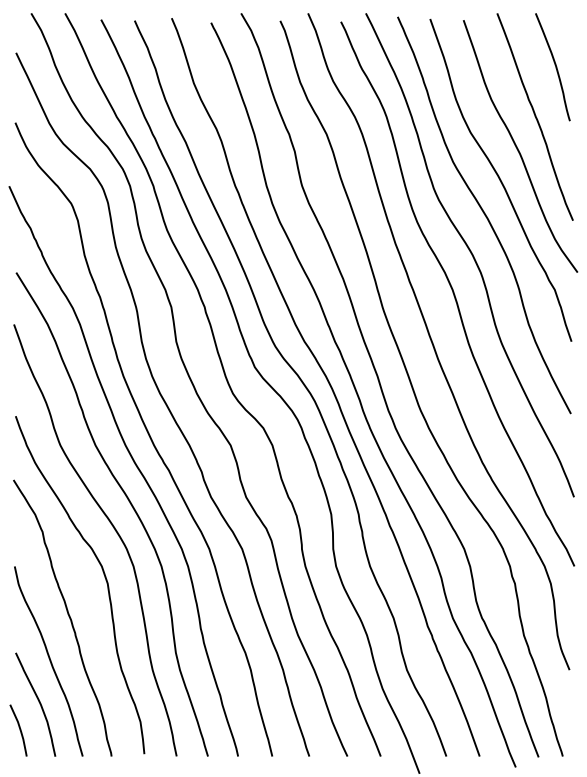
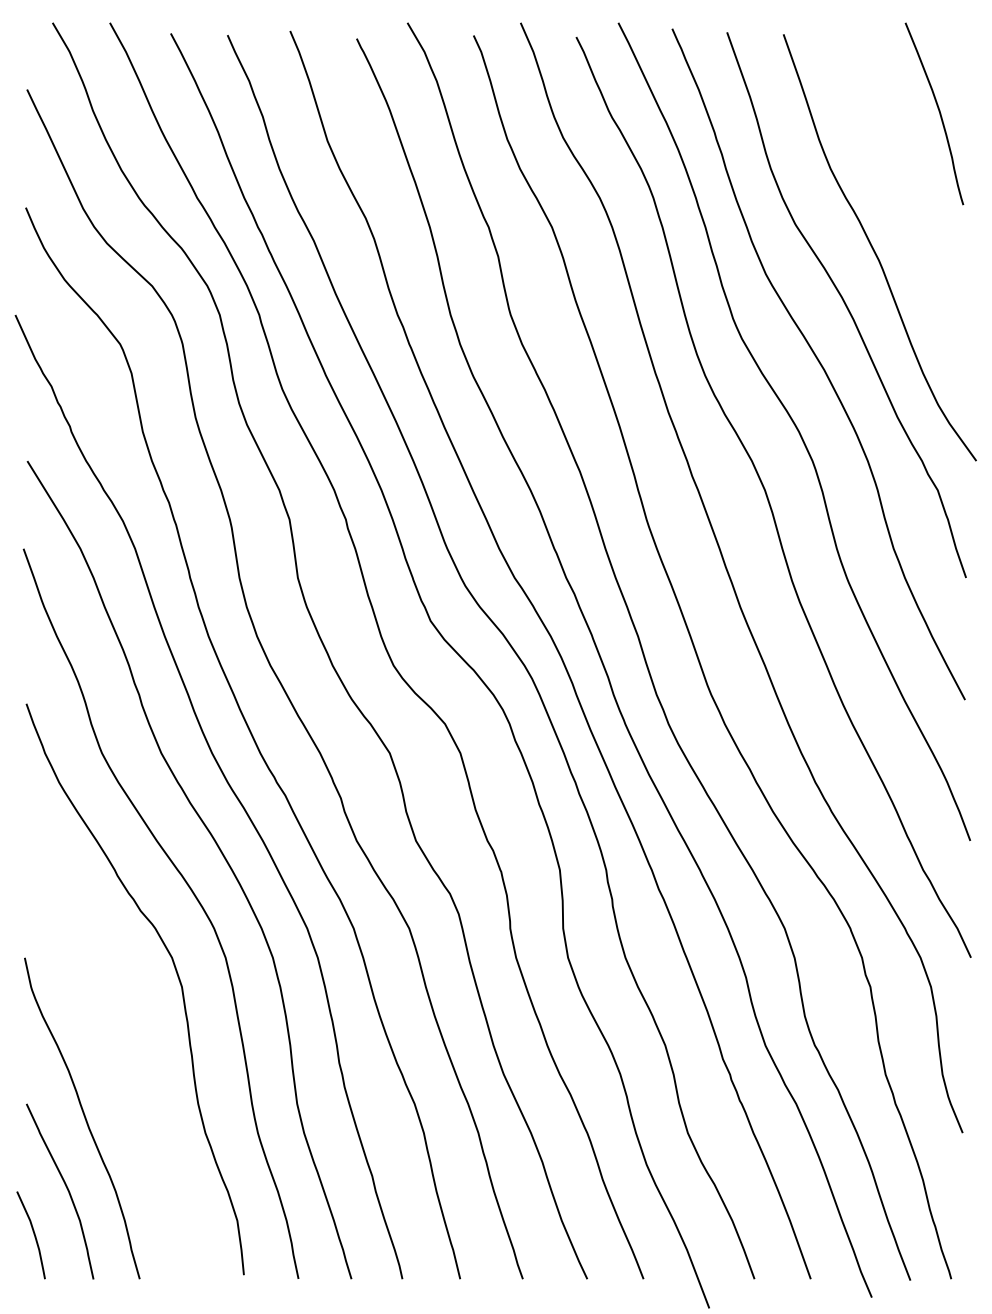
curve: (534, 116) -> (903, 197), removed
curve: (67, 614) -> (113, 1039), removed

